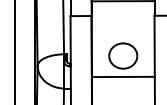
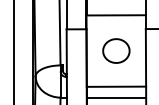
part: (123, 55) -> (116, 50), moved
line: (123, 88) -> (116, 97), added

